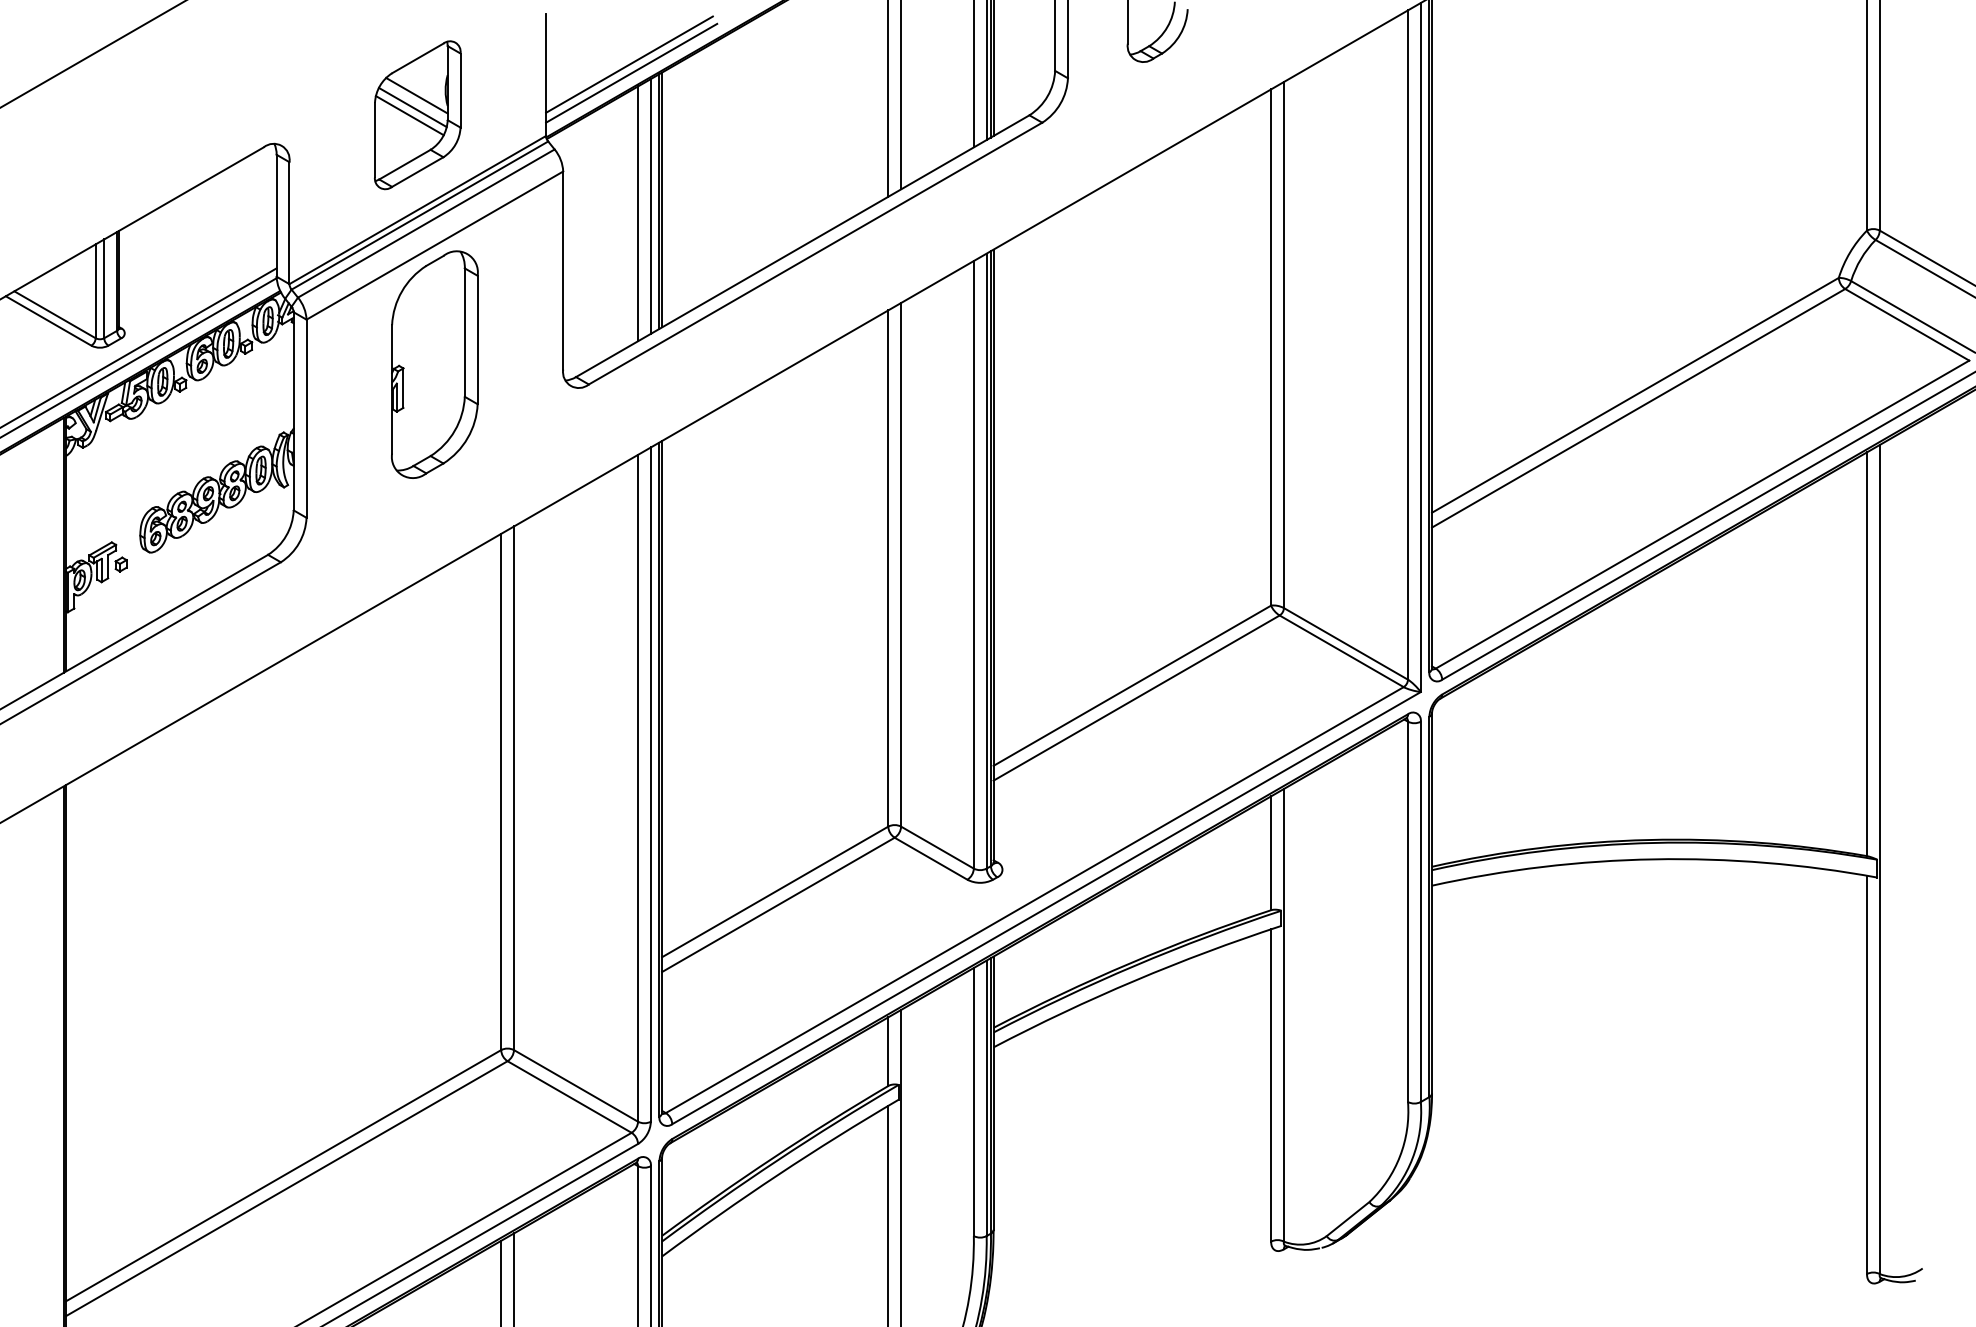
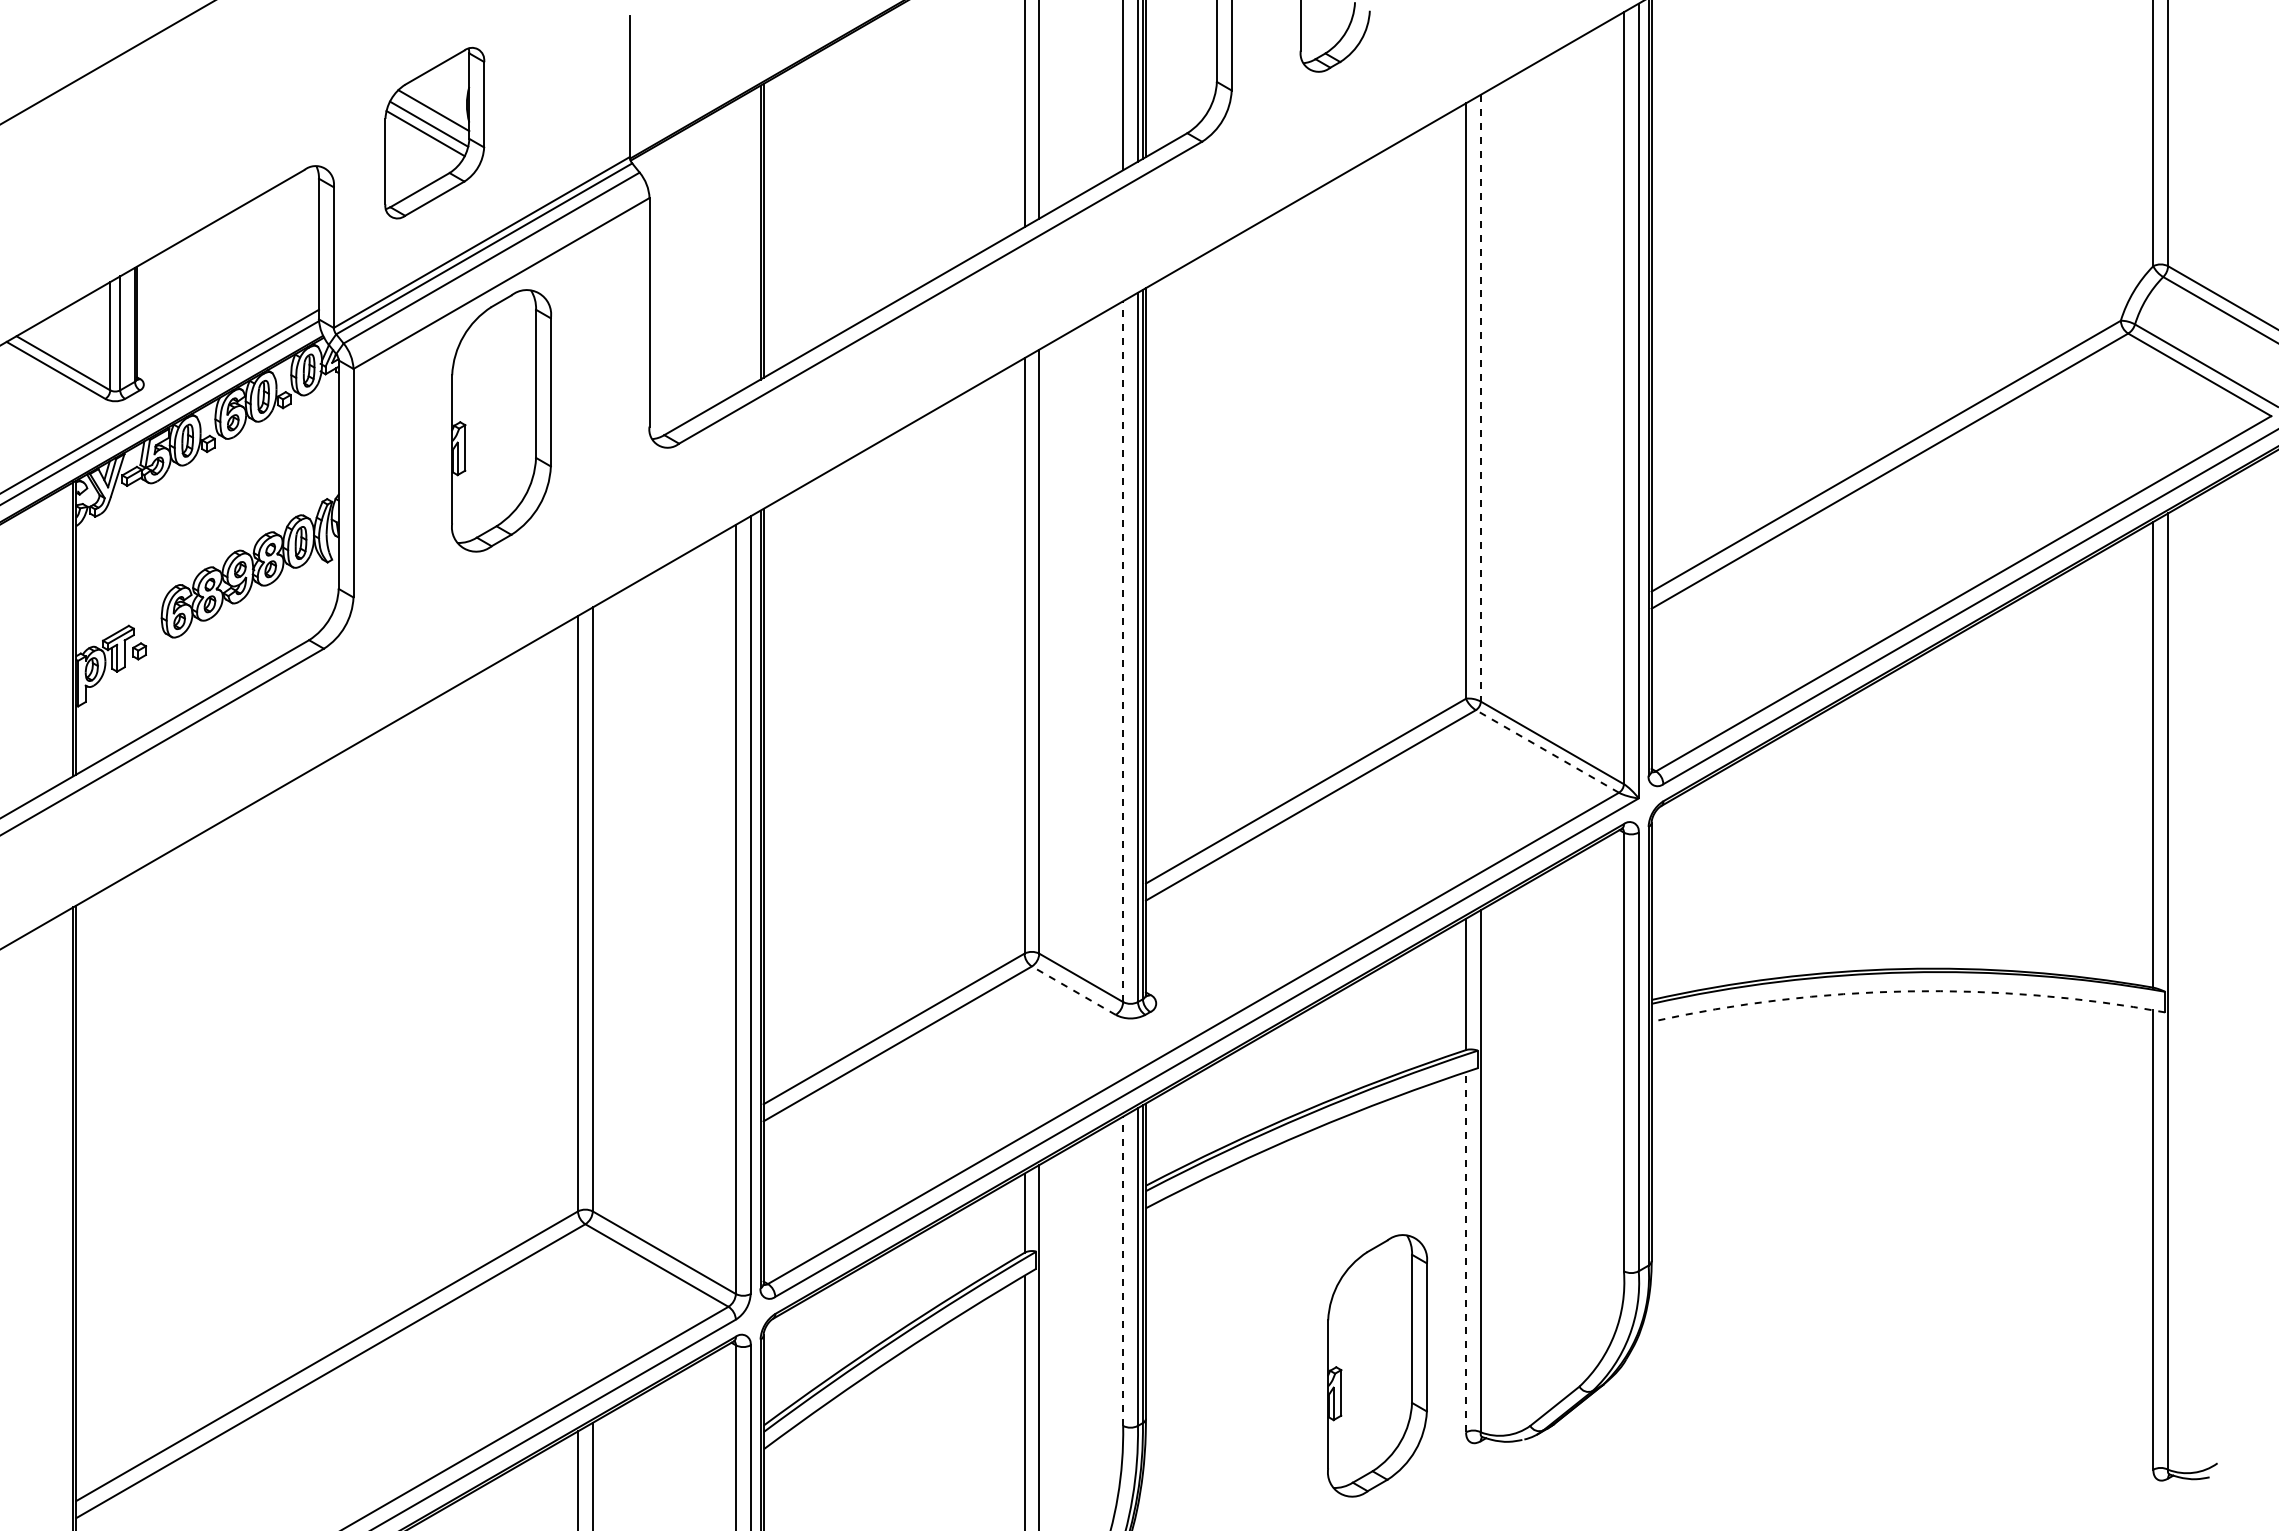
line: (629, 64) -> (725, 74), removed
line: (631, 73) -> (728, 84), removed
part: (417, 114) -> (434, 132), moved
line: (650, 206) -> (750, 238), removed
line: (637, 213) -> (735, 246), removed
line: (1283, 345) -> (1480, 398), solid -> dashed
line: (974, 564) -> (1123, 651), solid -> dashed
line: (1341, 651) -> (1547, 751), solid -> dashed
line: (930, 858) -> (1073, 990), solid -> dashed
arc: (1653, 859) -> (1907, 991), solid -> dashed
line: (1271, 1084) -> (1466, 1251), solid -> dashed
line: (974, 1102) -> (1123, 1271), solid -> dashed
part: (1194, 1183) -> (1377, 1365), added

